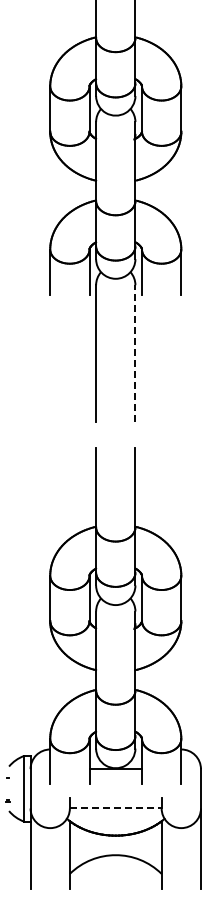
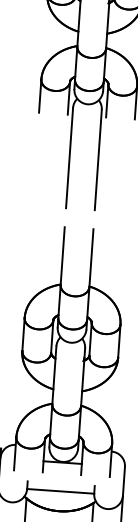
line: (135, 353) -> (98, 159), dashed -> solid
line: (115, 808) -> (60, 491), dashed -> solid

